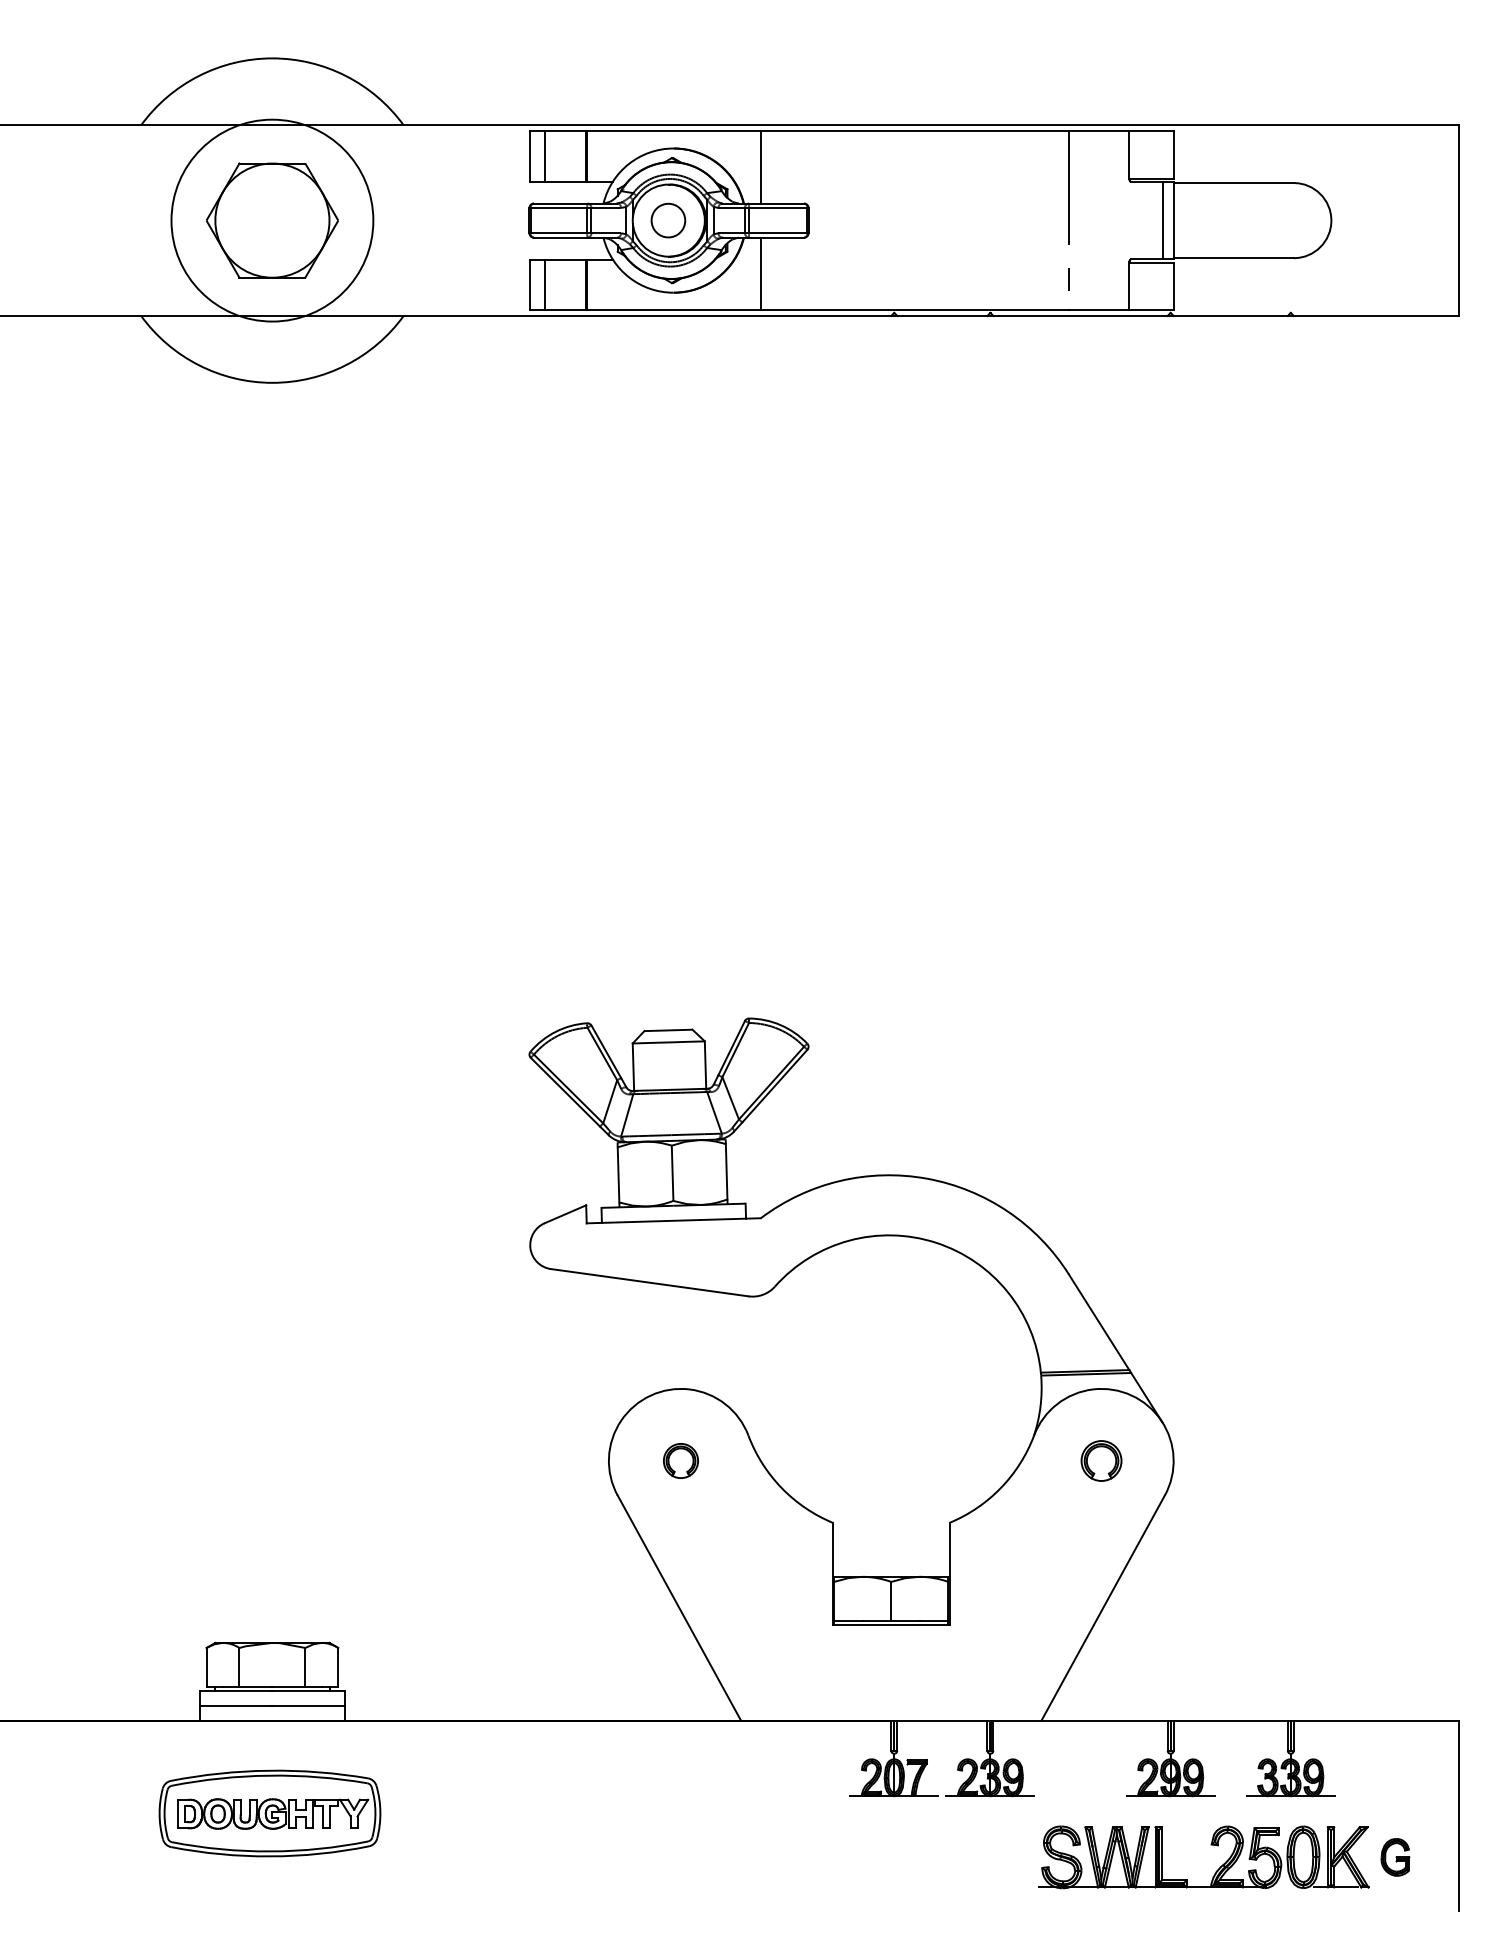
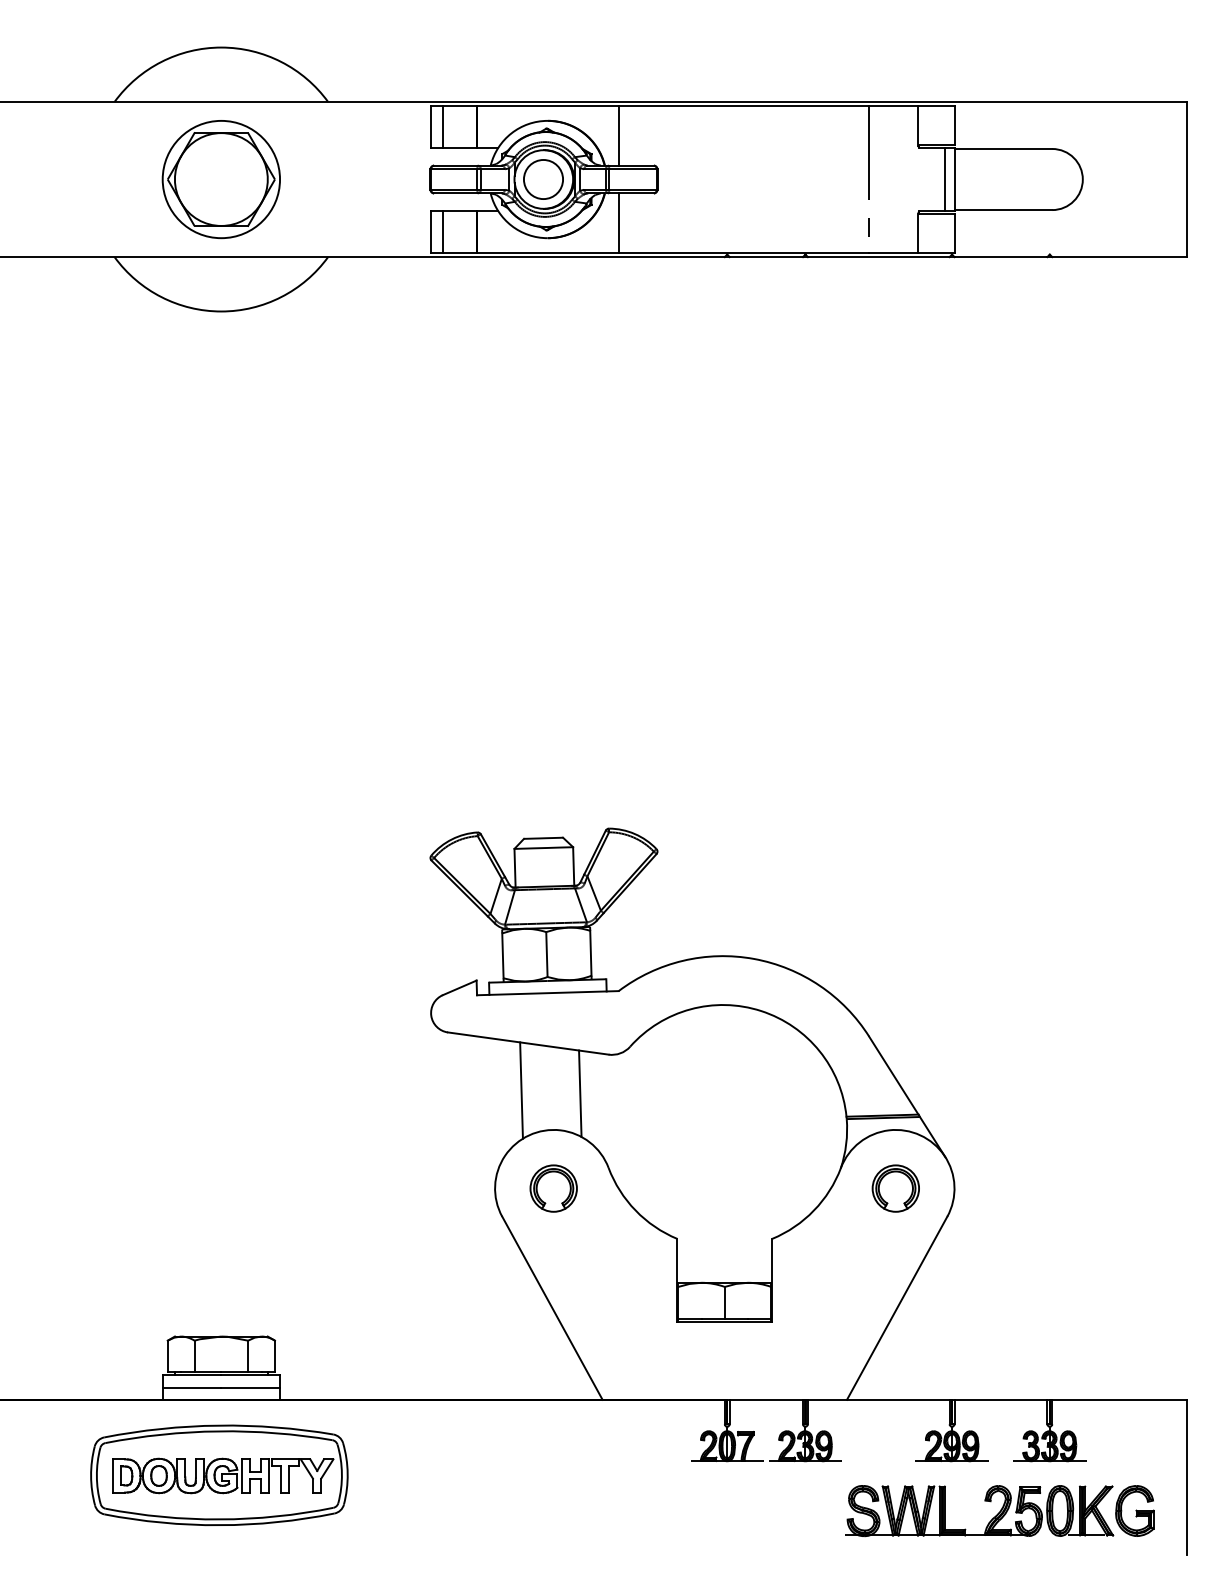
circle: (272, 220) -> (221, 179), size x0.71
circle: (668, 220) -> (543, 179), size x1.43
line: (641, 1340) -> (521, 1090), added
line: (713, 1344) -> (580, 1093), added
part: (680, 1460) -> (553, 1188), size x1.67
part: (1101, 1460) -> (895, 1188), size x1.43
part: (269, 1813) -> (218, 1475), size x1.43
part: (1395, 1857) -> (1134, 1511), size x1.67

